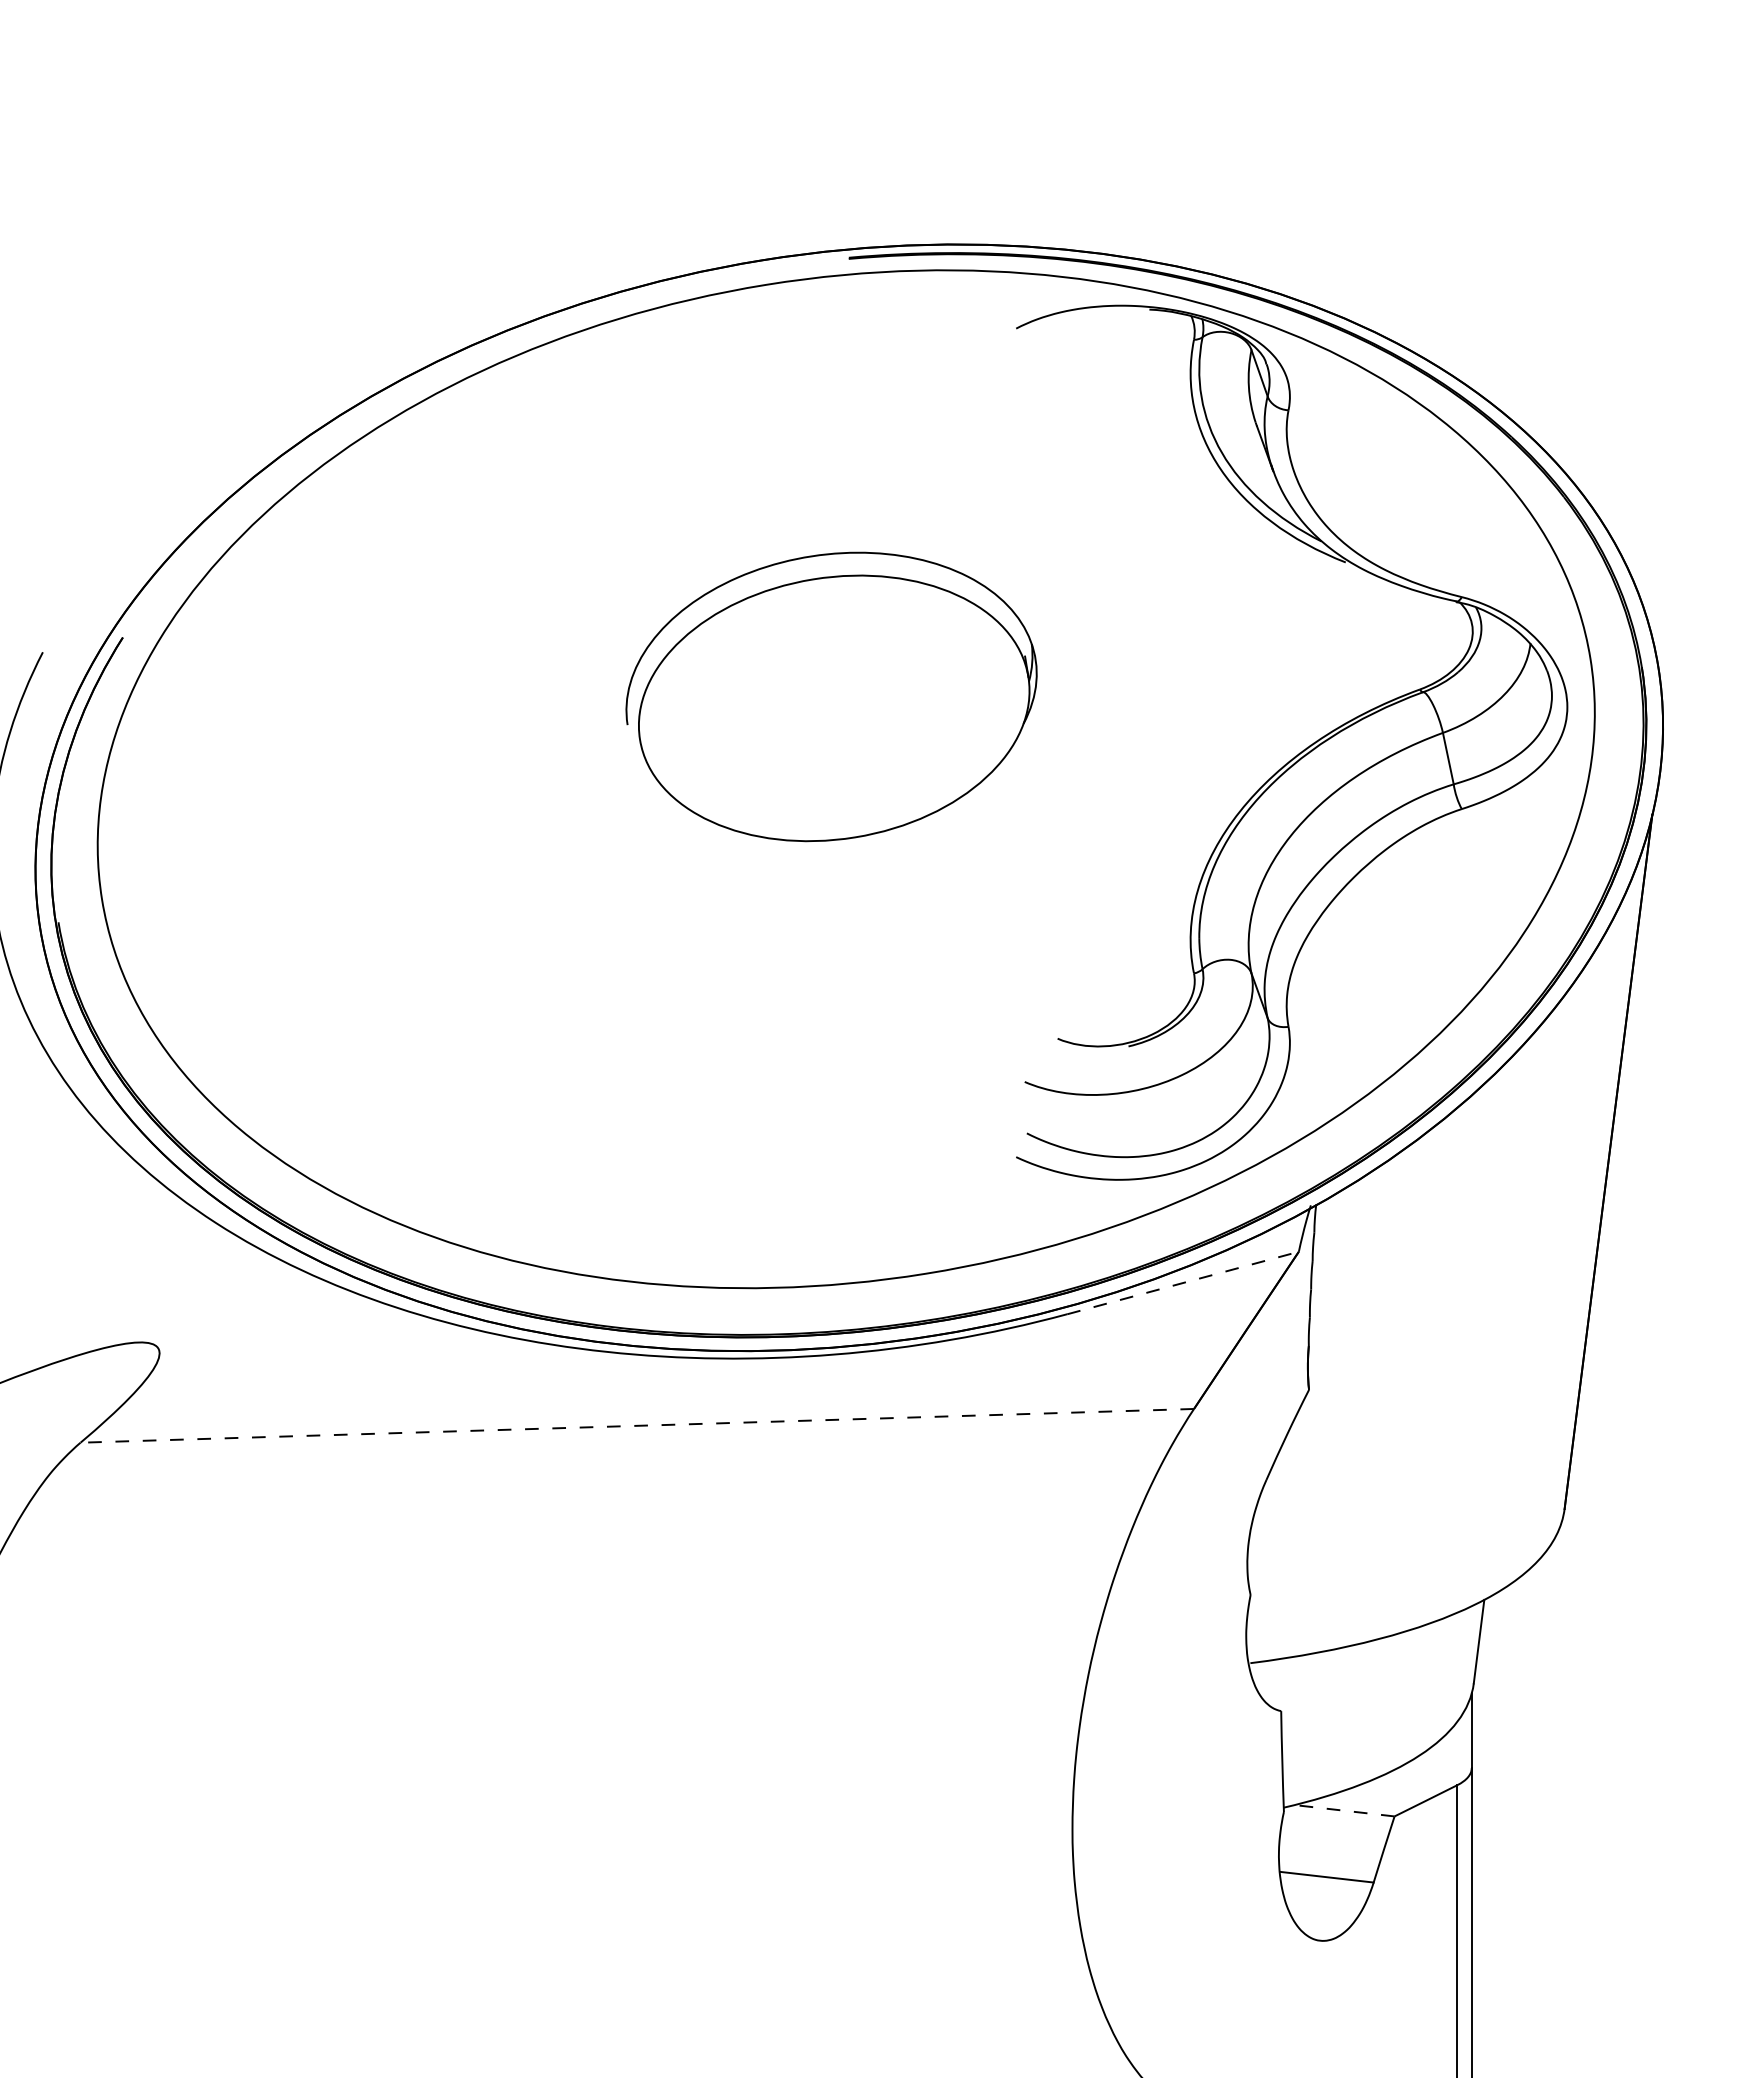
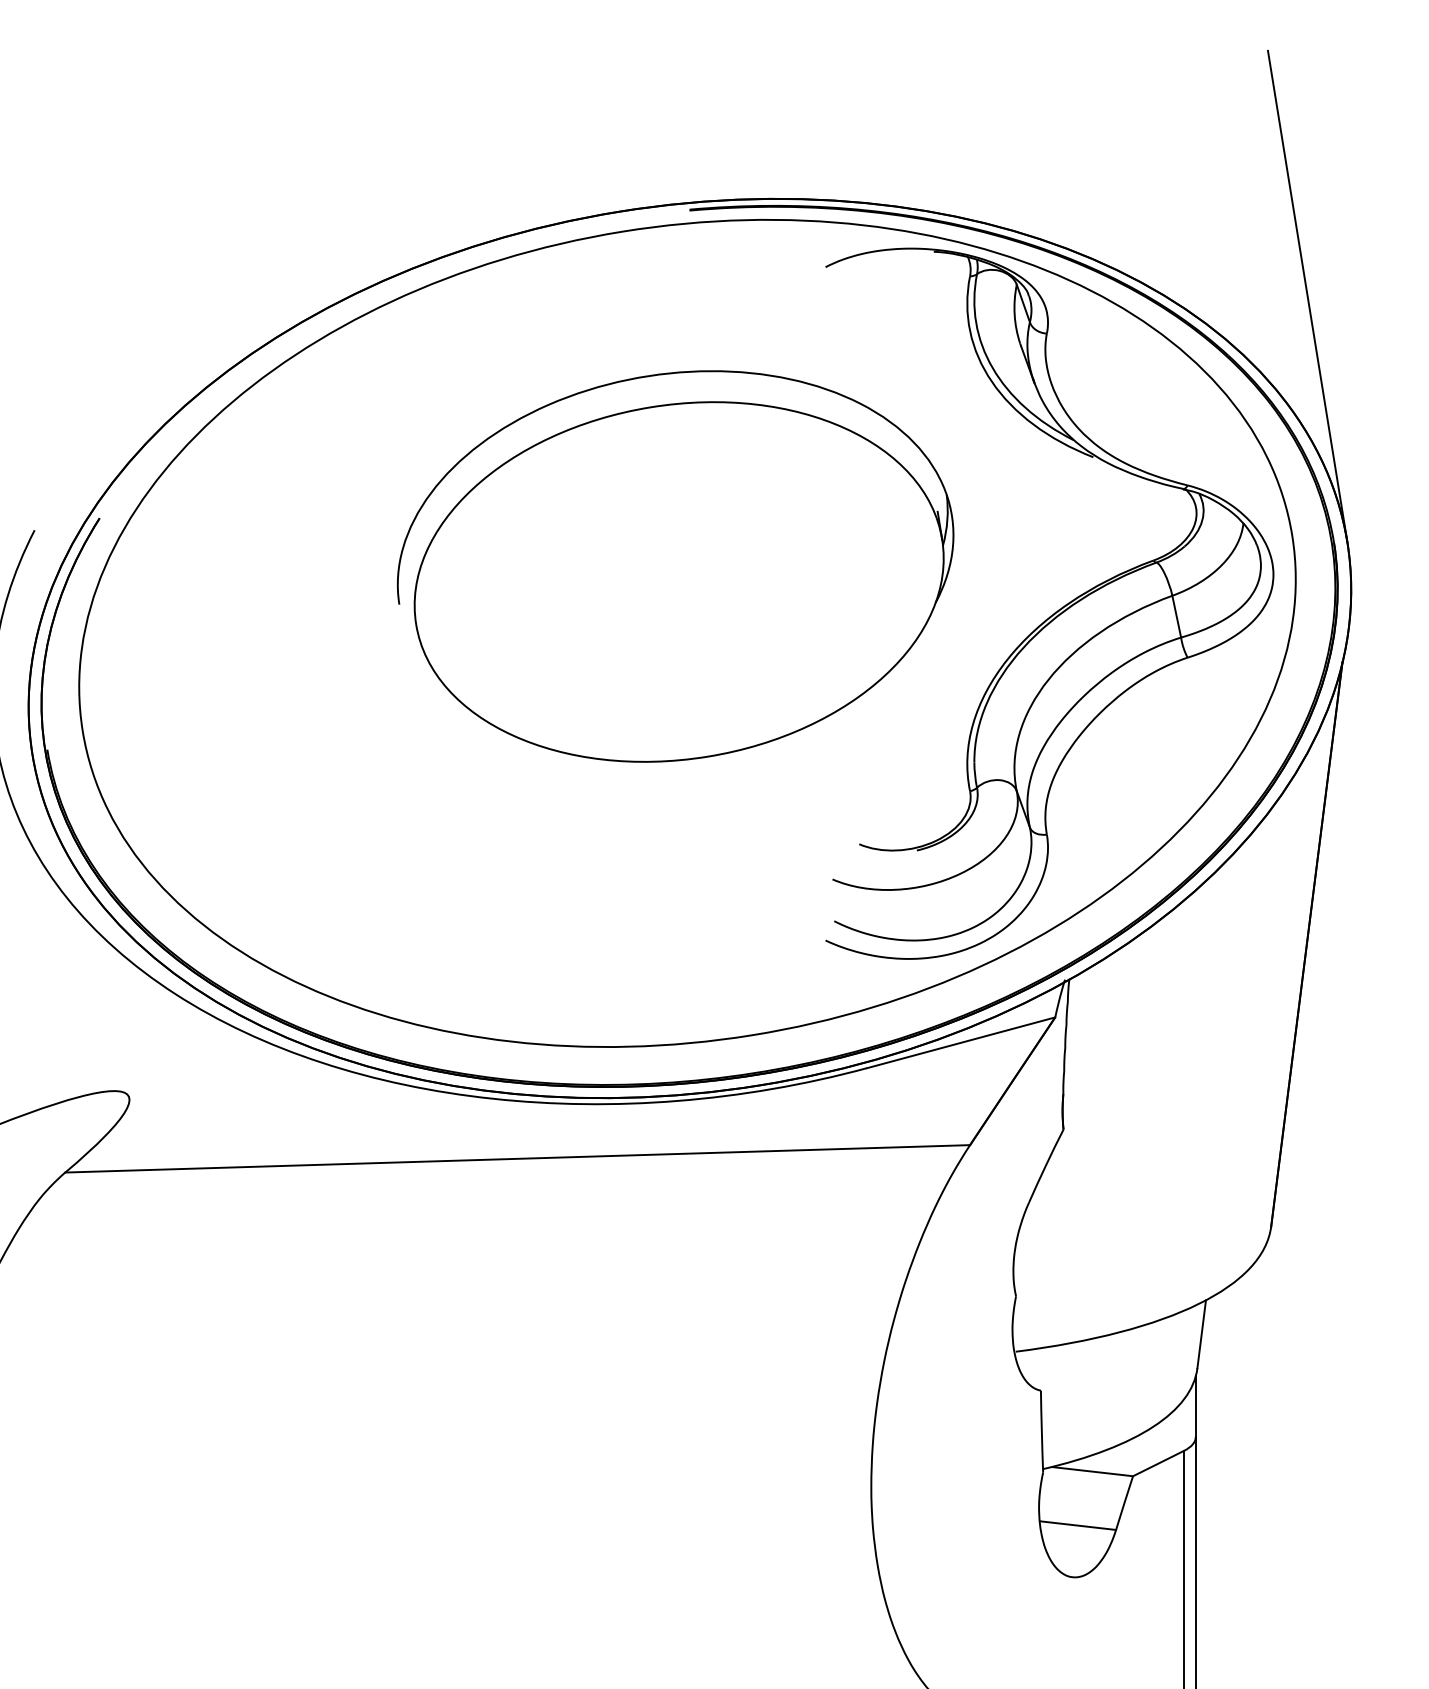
line: (1609, 364) -> (1307, 296), added
part: (831, 696) -> (675, 566), size x1.67
line: (1183, 1283) -> (961, 1043), dashed -> solid
line: (636, 1425) -> (517, 1158), dashed -> solid
line: (1344, 1810) -> (1092, 1471), dashed -> solid

